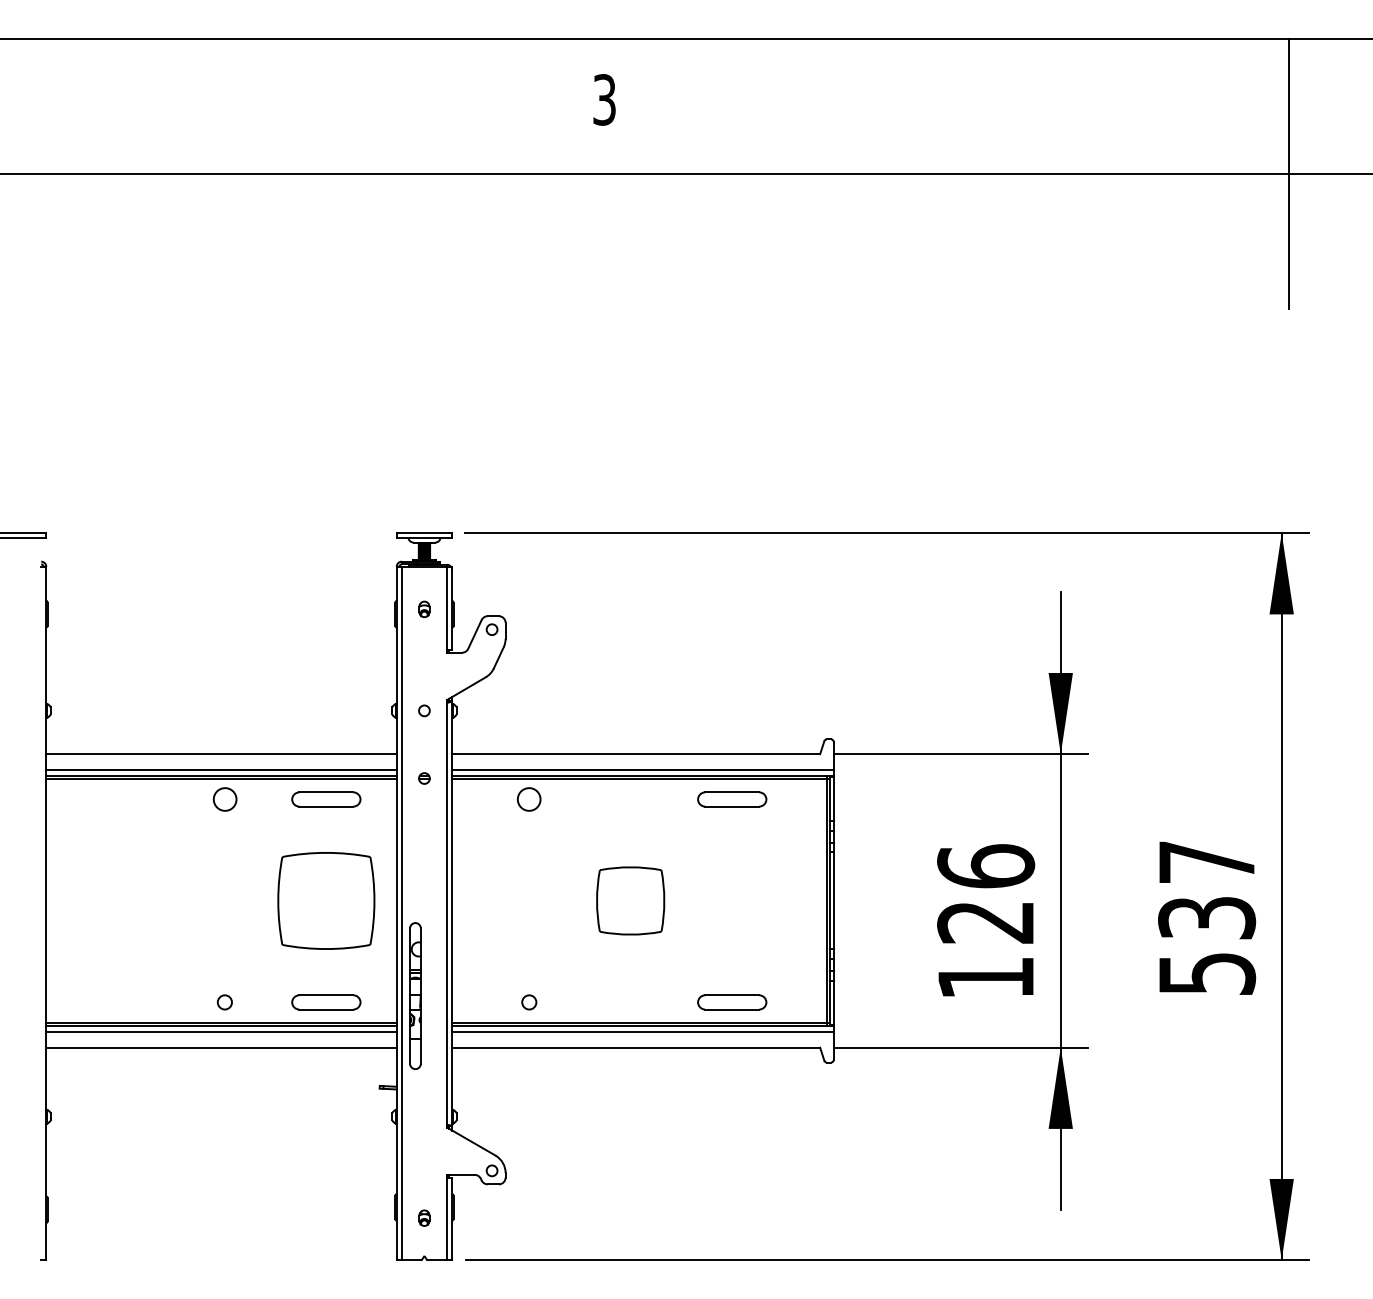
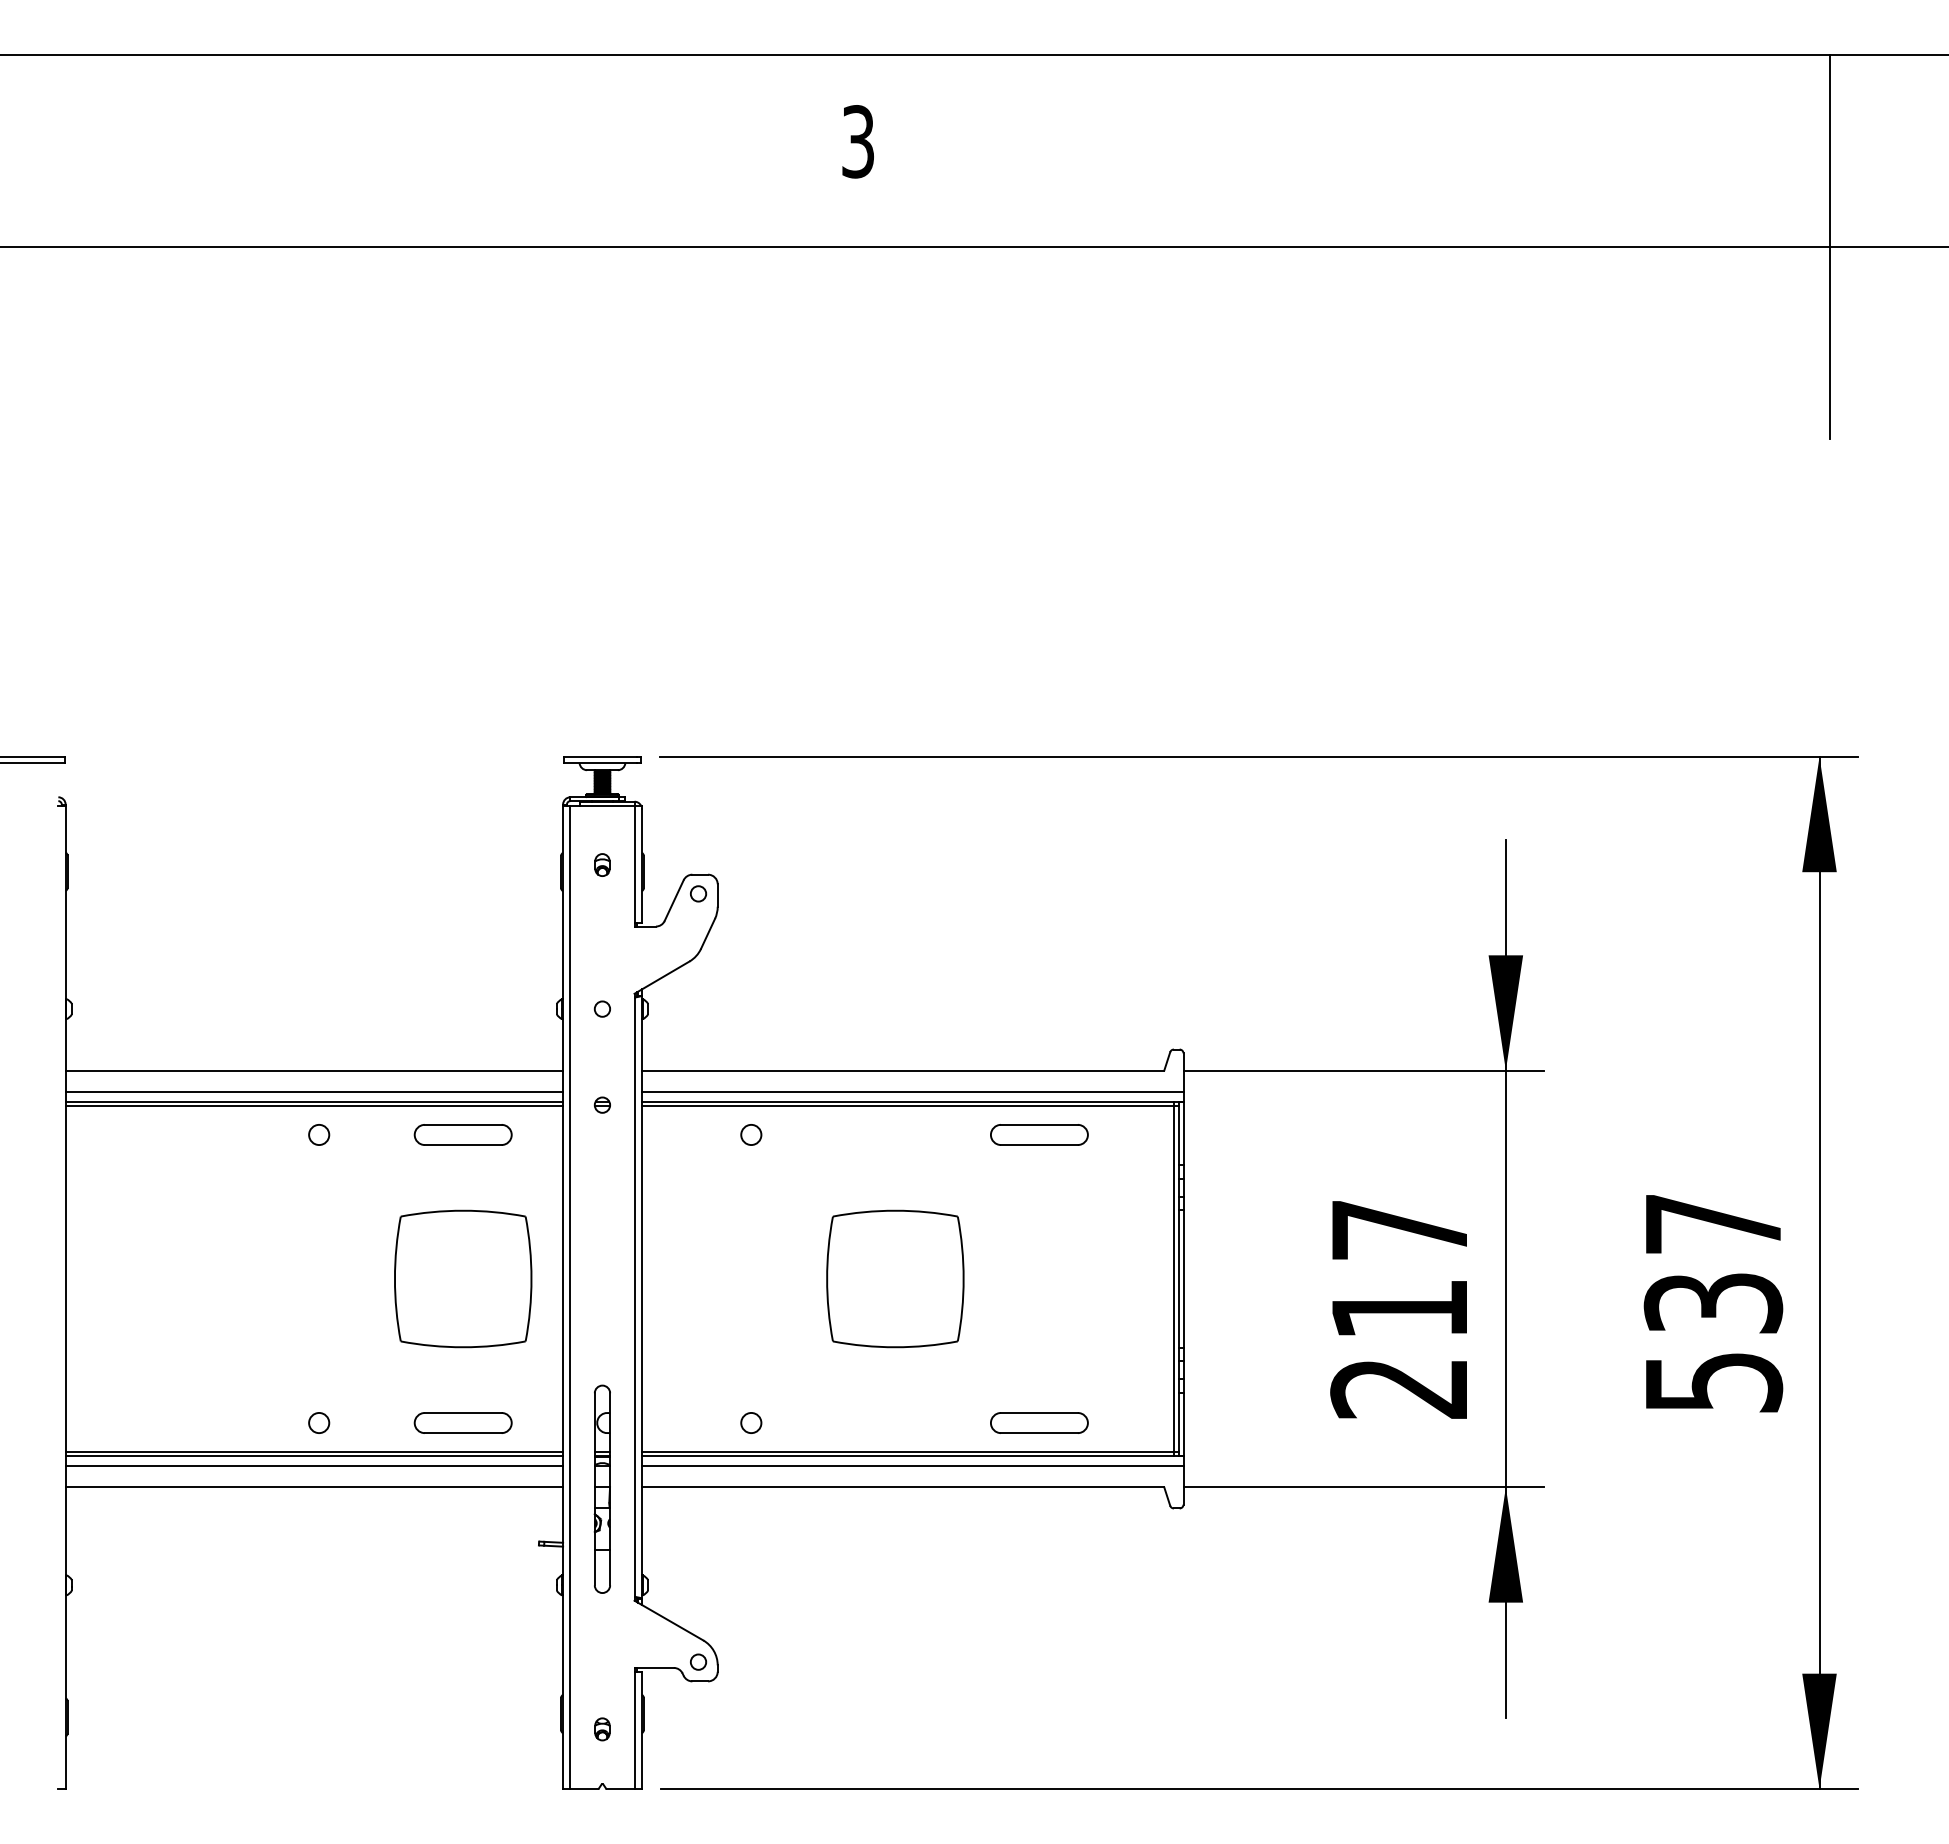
circle: (224, 799) -> (318, 1134), size x0.62
circle: (529, 799) -> (751, 1134), size x0.62
part: (630, 900) -> (894, 1278), size x1.43
text: (986, 921) -> (1400, 1308), 126 -> 217
part: (415, 995) -> (602, 1488), moved

